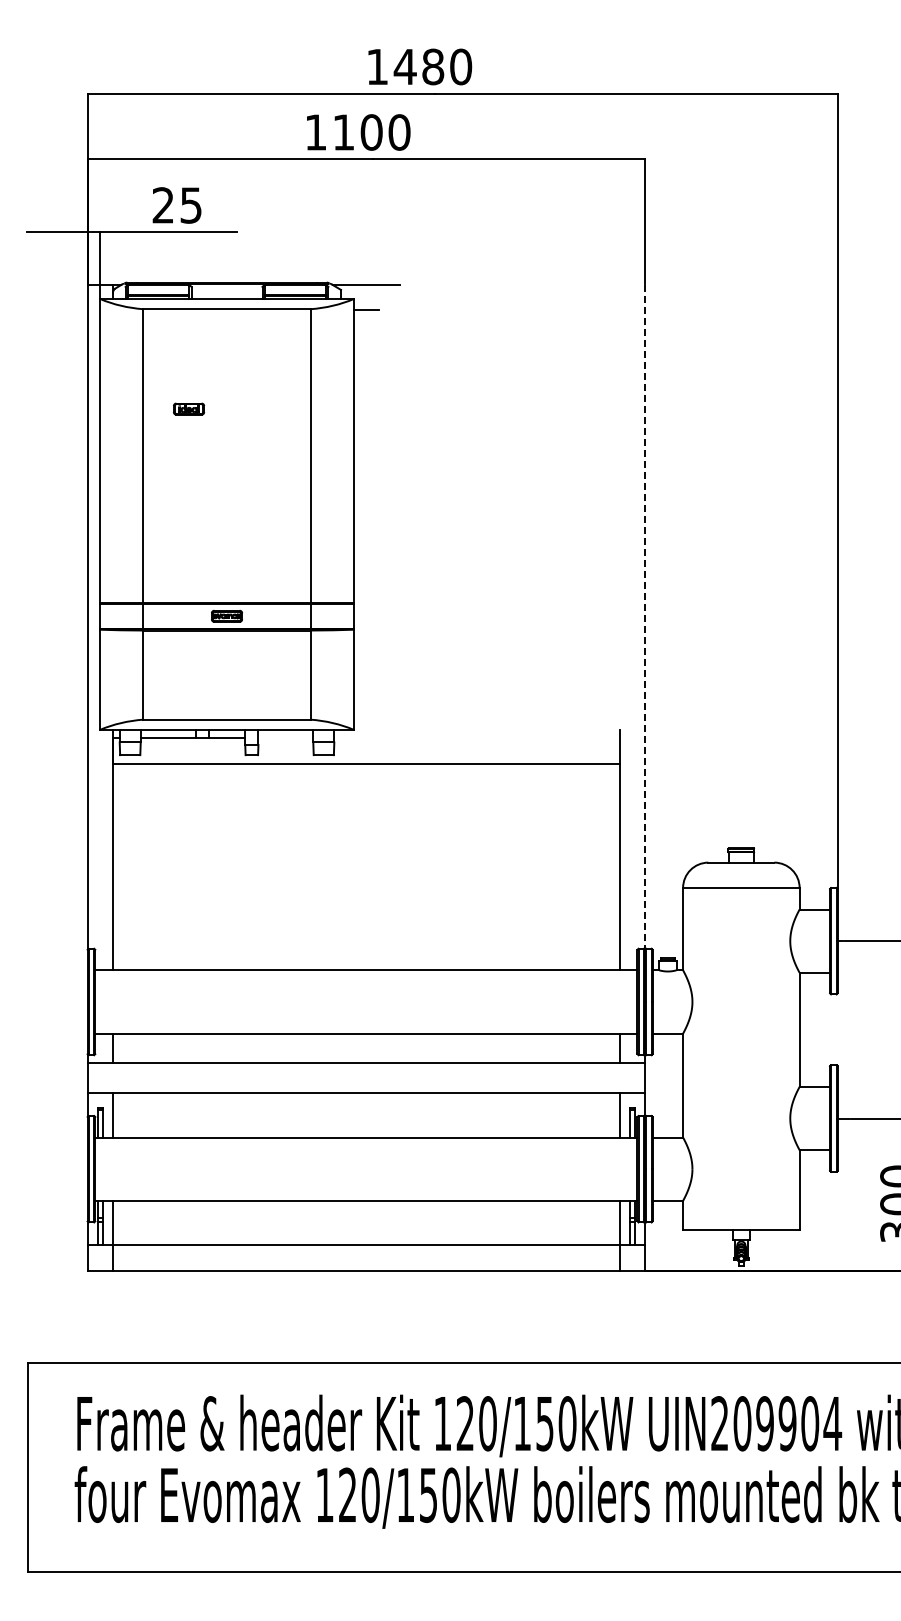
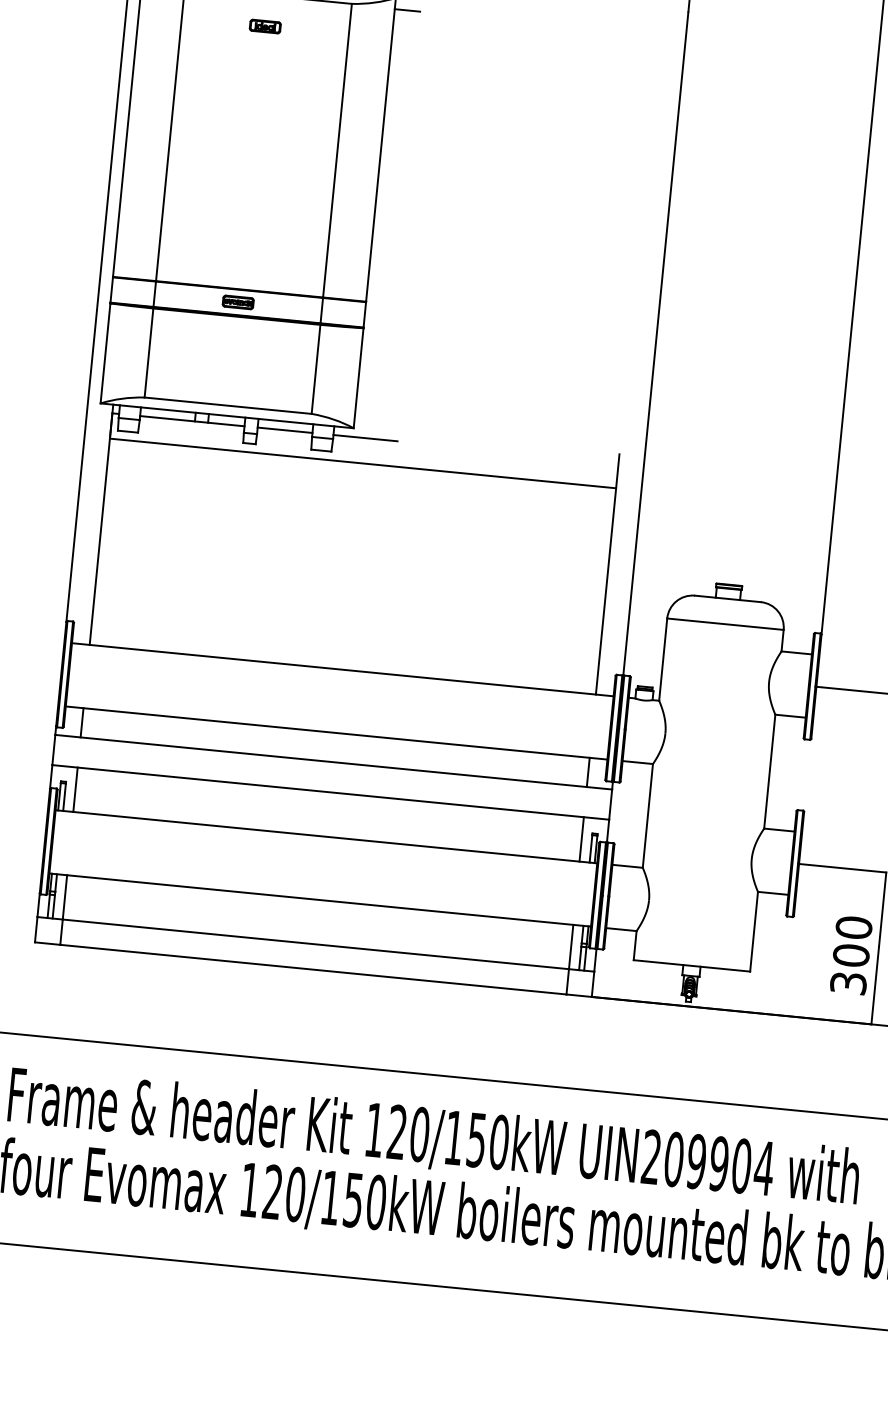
part: (189, 408) -> (265, 26), moved
line: (645, 617) -> (656, 344), dashed -> solid
line: (285, 738) -> (284, 430), added
line: (366, 738) -> (365, 438), added

